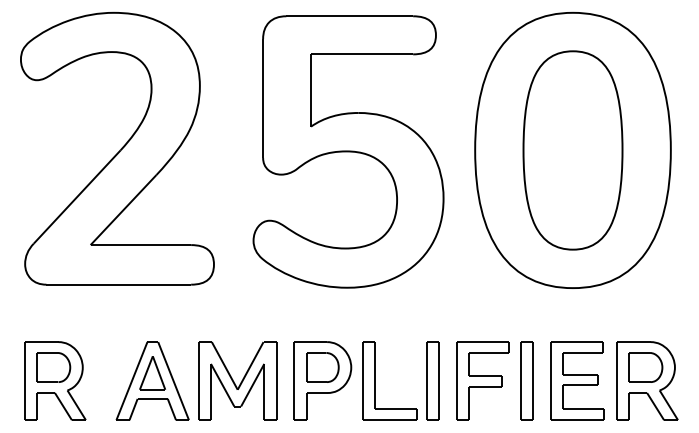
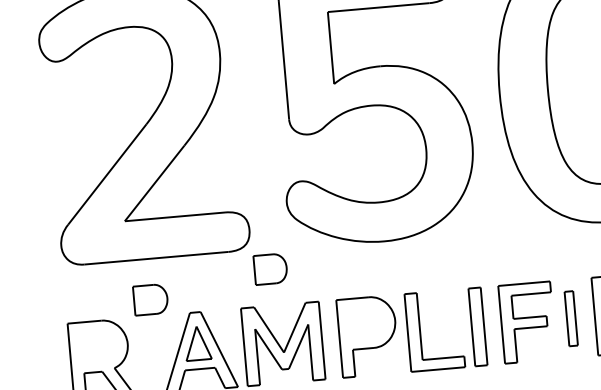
part: (53, 367) -> (150, 299), moved
part: (322, 367) -> (270, 269), moved
part: (526, 380) -> (570, 318), size x0.7

